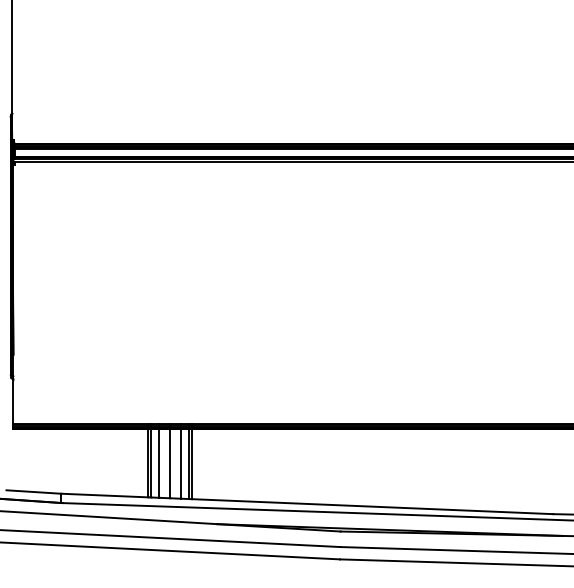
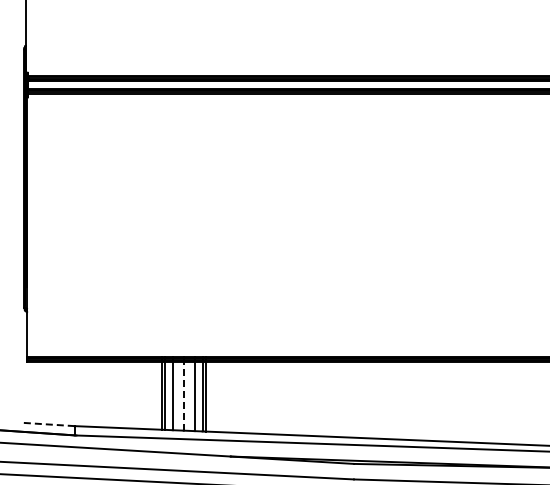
line: (170, 463) -> (184, 395), solid -> dashed
line: (33, 491) -> (47, 423), solid -> dashed

